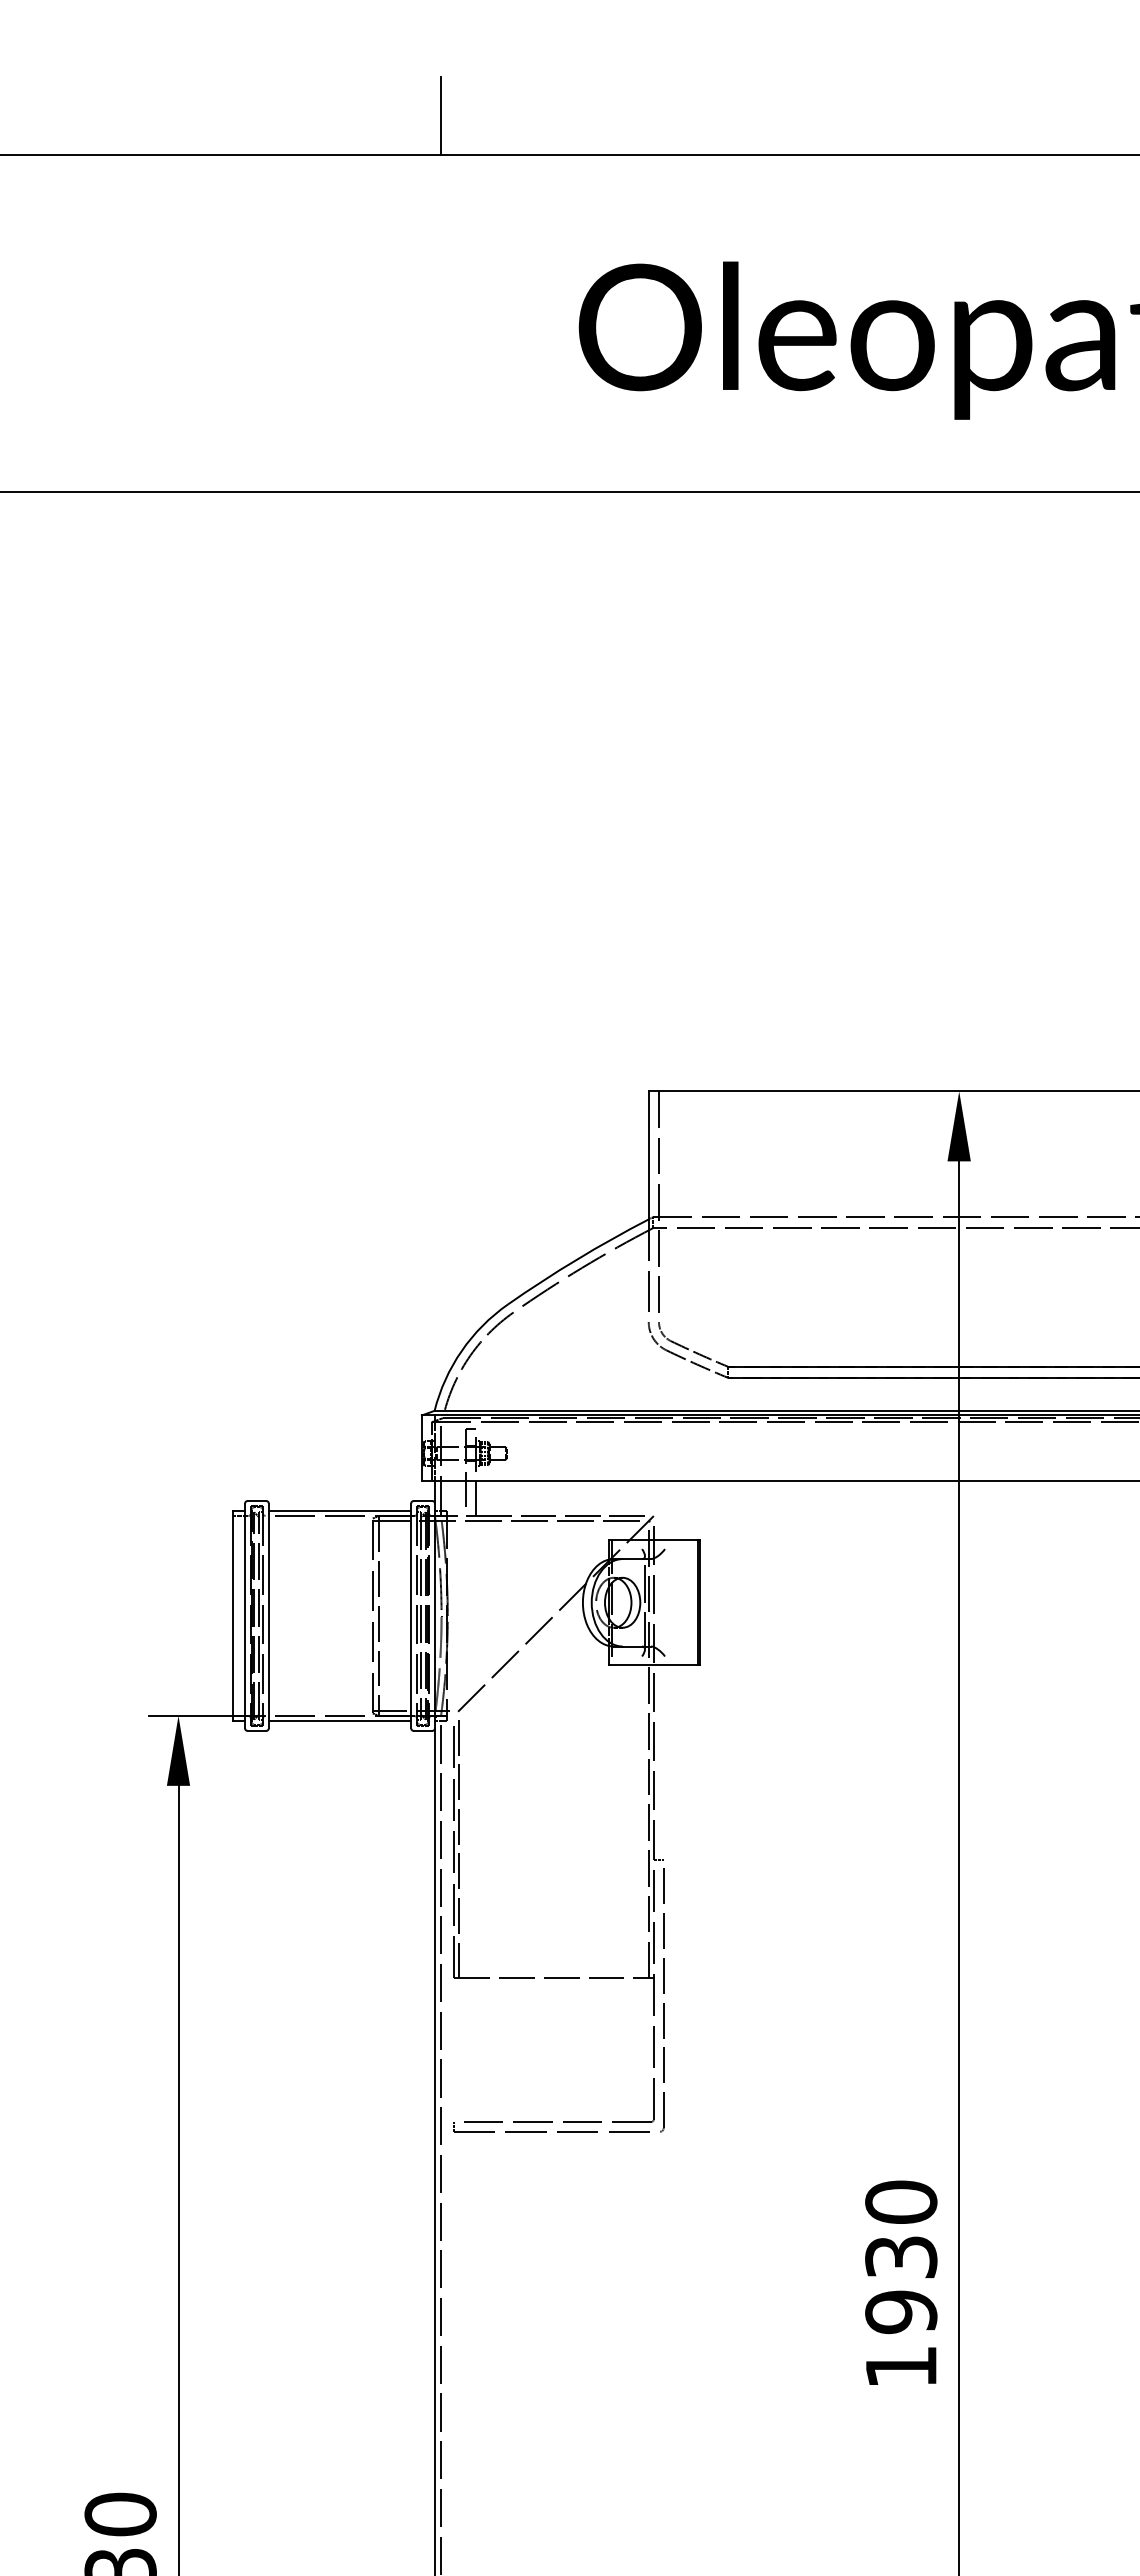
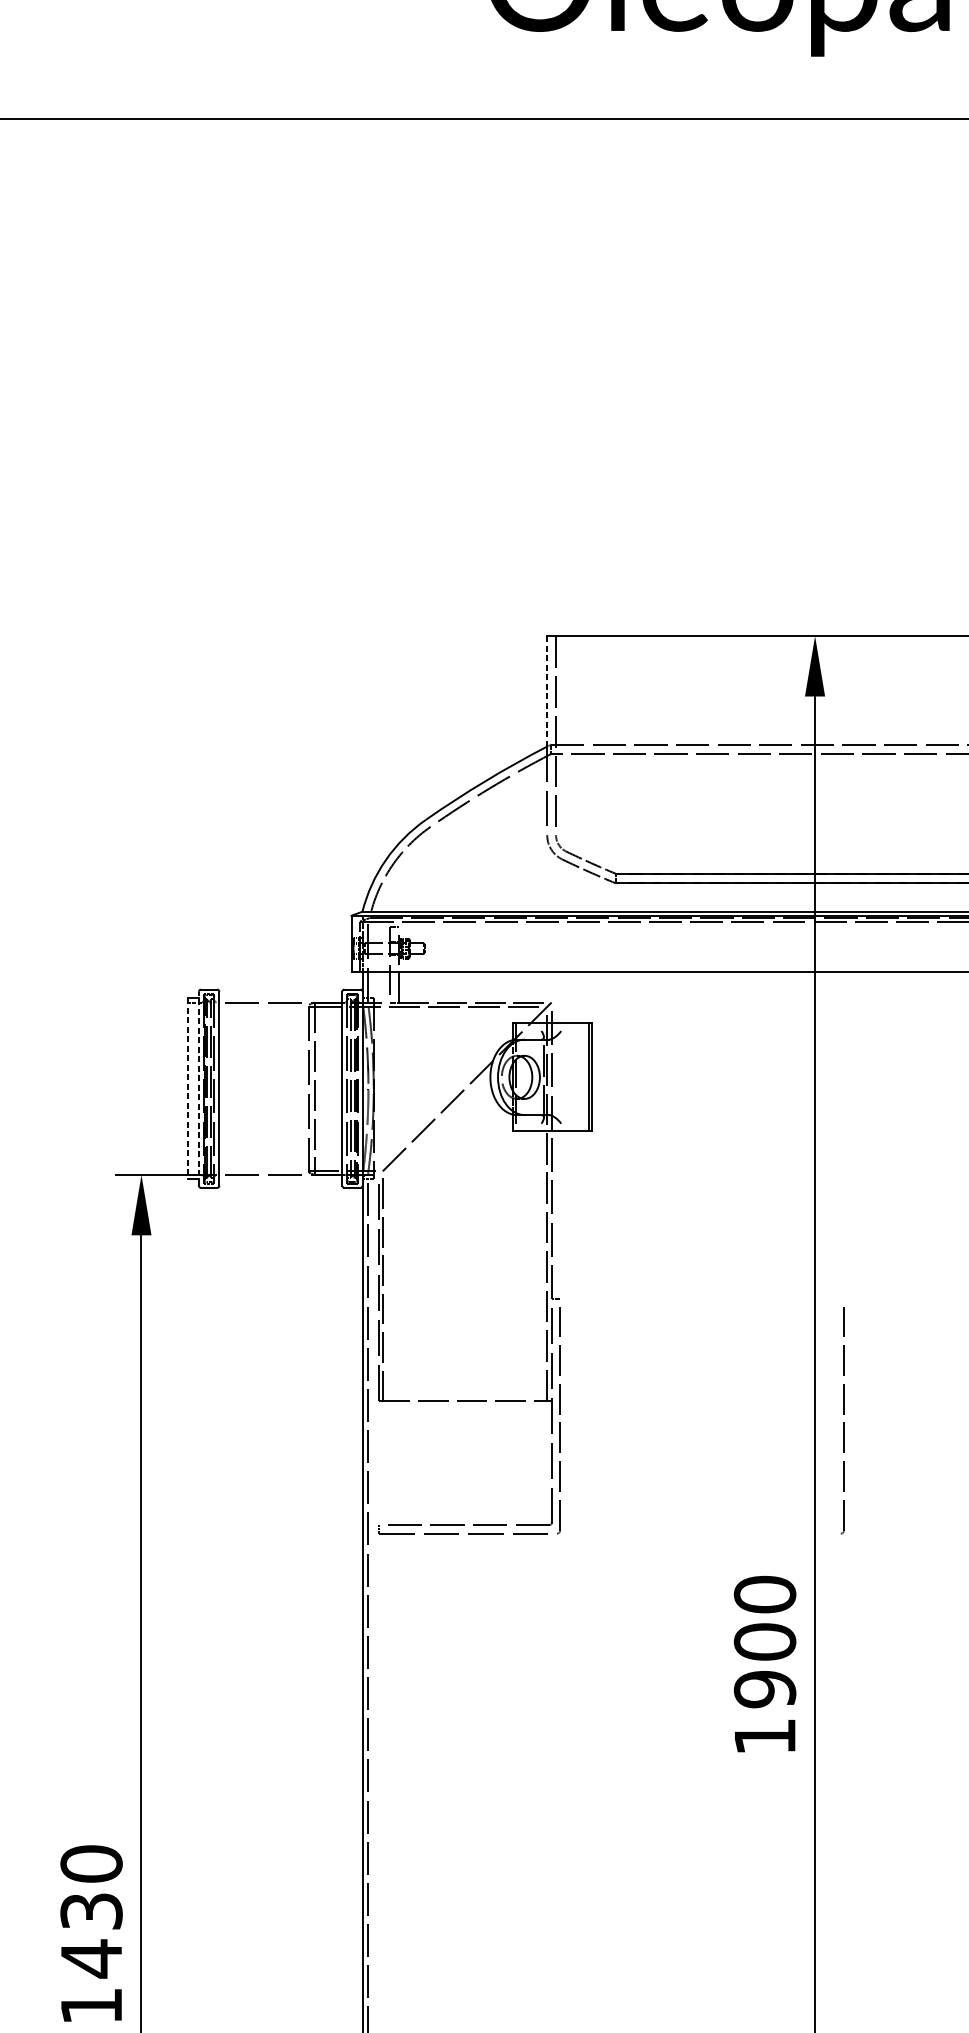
line: (648, 1155) -> (546, 691), solid -> dashed
line: (339, 1511) -> (280, 998), removed
line: (232, 1615) -> (188, 1088), solid -> dashed
line: (245, 1615) -> (199, 1088), solid -> dashed
line: (339, 1720) -> (280, 1178), removed
part: (991, 2000) -> (842, 1420), added
text: (901, 2256) -> (765, 1641), 1930 -> 1900

